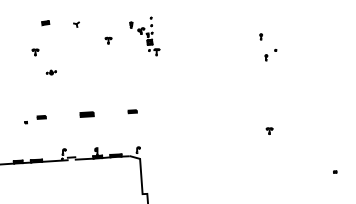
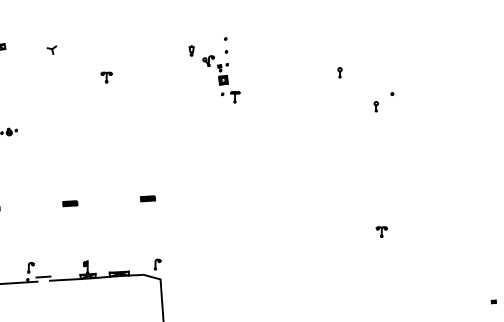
part: (144, 36) -> (214, 70), moved
part: (260, 36) -> (338, 72), moved
part: (87, 114) -> (70, 203), size x0.62

